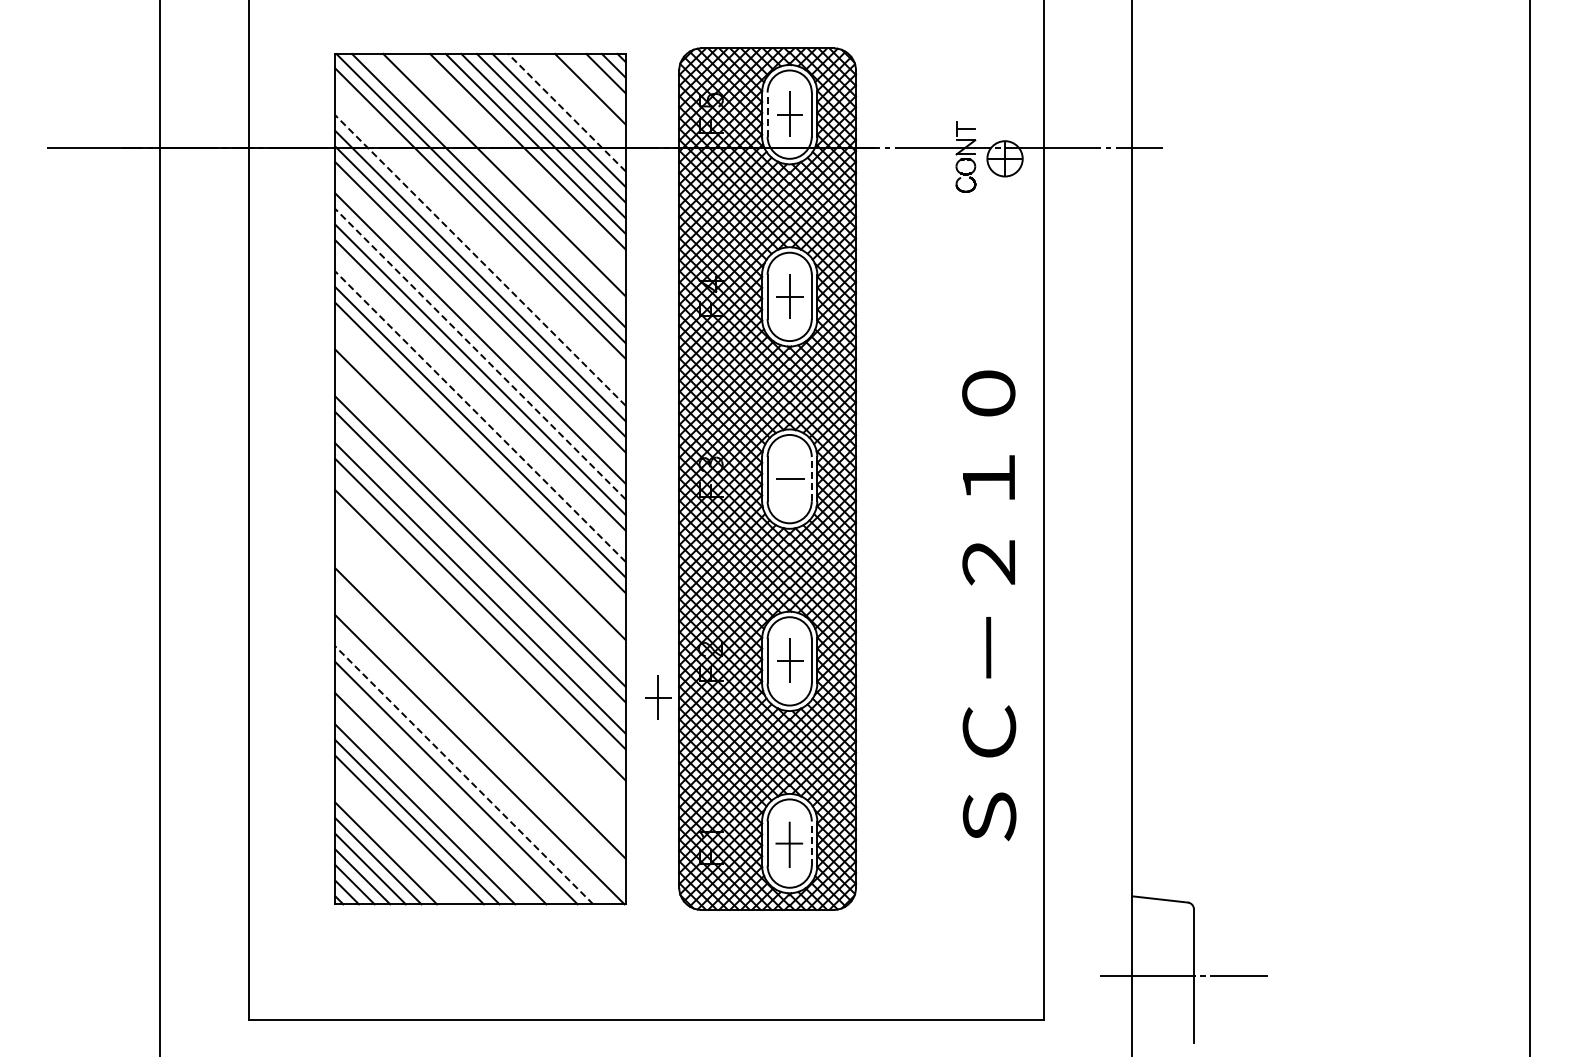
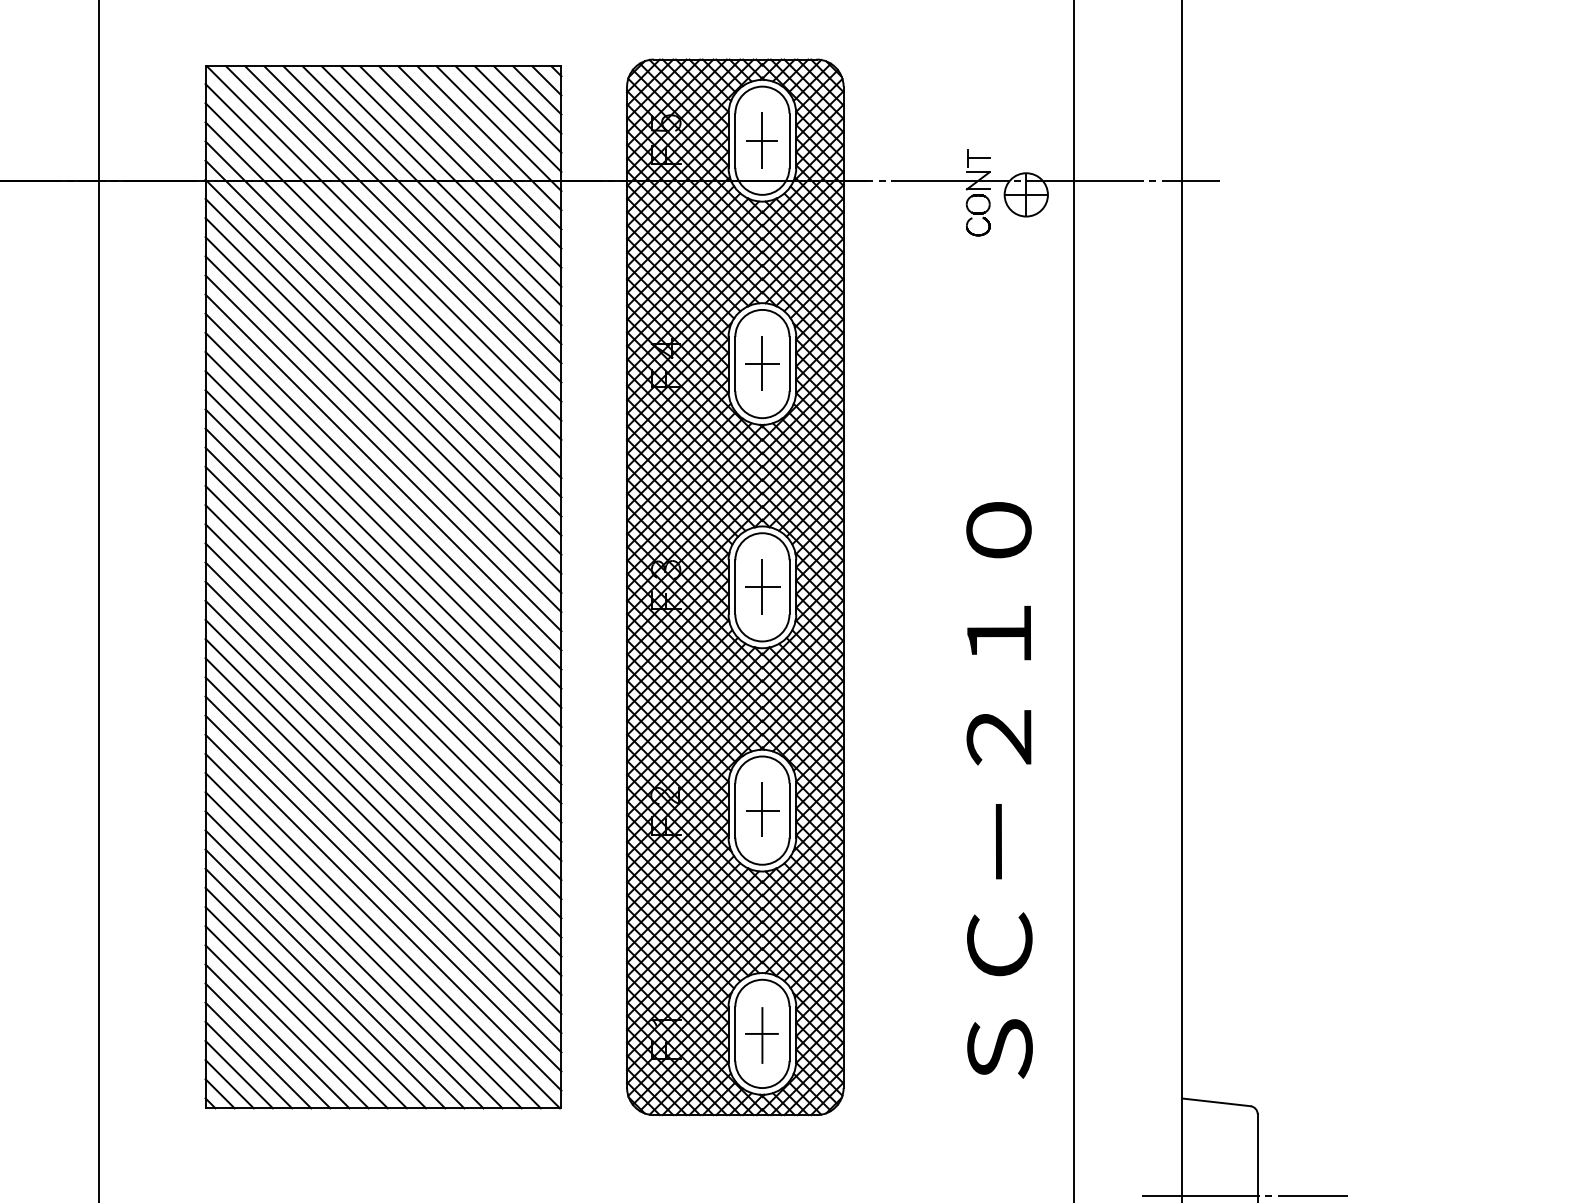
line: (597, 80) -> (526, 98), added
line: (582, 96) -> (508, 118), added
line: (574, 104) -> (498, 128), added
line: (566, 112) -> (488, 138), dashed -> solid
line: (767, 114) -> (735, 140), dashed -> solid
line: (519, 159) -> (431, 195), added
line: (511, 166) -> (421, 204), added
line: (496, 182) -> (403, 223), added
line: (479, 228) -> (382, 280), added
line: (480, 244) -> (383, 299), added
line: (480, 260) -> (383, 319), dashed -> solid
line: (480, 322) -> (383, 395), added
line: (480, 353) -> (383, 433), dashed -> solid
line: (480, 400) -> (383, 490), added
line: (480, 416) -> (383, 510), dashed -> solid
line: (480, 463) -> (383, 568), added
line: (480, 478) -> (383, 586), added
line: (789, 478) -> (762, 586), added
line: (811, 478) -> (789, 586), dashed -> solid
line: (480, 510) -> (383, 625), added
line: (480, 525) -> (383, 644), added
line: (480, 572) -> (383, 701), added
text: (989, 605) -> (999, 789), moved
line: (480, 619) -> (383, 759), added
line: (480, 650) -> (383, 797), added
line: (480, 666) -> (383, 816), added
line: (480, 681) -> (383, 835), added
line: (480, 697) -> (383, 854), added
part: (658, 697) -> (601, 854), removed
line: (480, 728) -> (383, 892), added
line: (480, 744) -> (383, 912), added
line: (471, 767) -> (372, 940), added
line: (463, 774) -> (362, 949), dashed -> solid
line: (448, 790) -> (344, 968), added
line: (432, 806) -> (324, 988), added
line: (401, 837) -> (286, 1026), added
line: (811, 843) -> (789, 1033), dashed -> solid
line: (393, 845) -> (276, 1036), added

